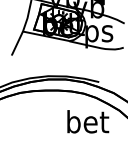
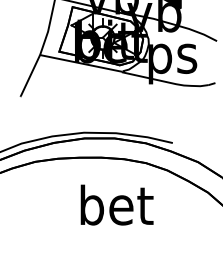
text: (88, 121) -> (117, 204), moved

